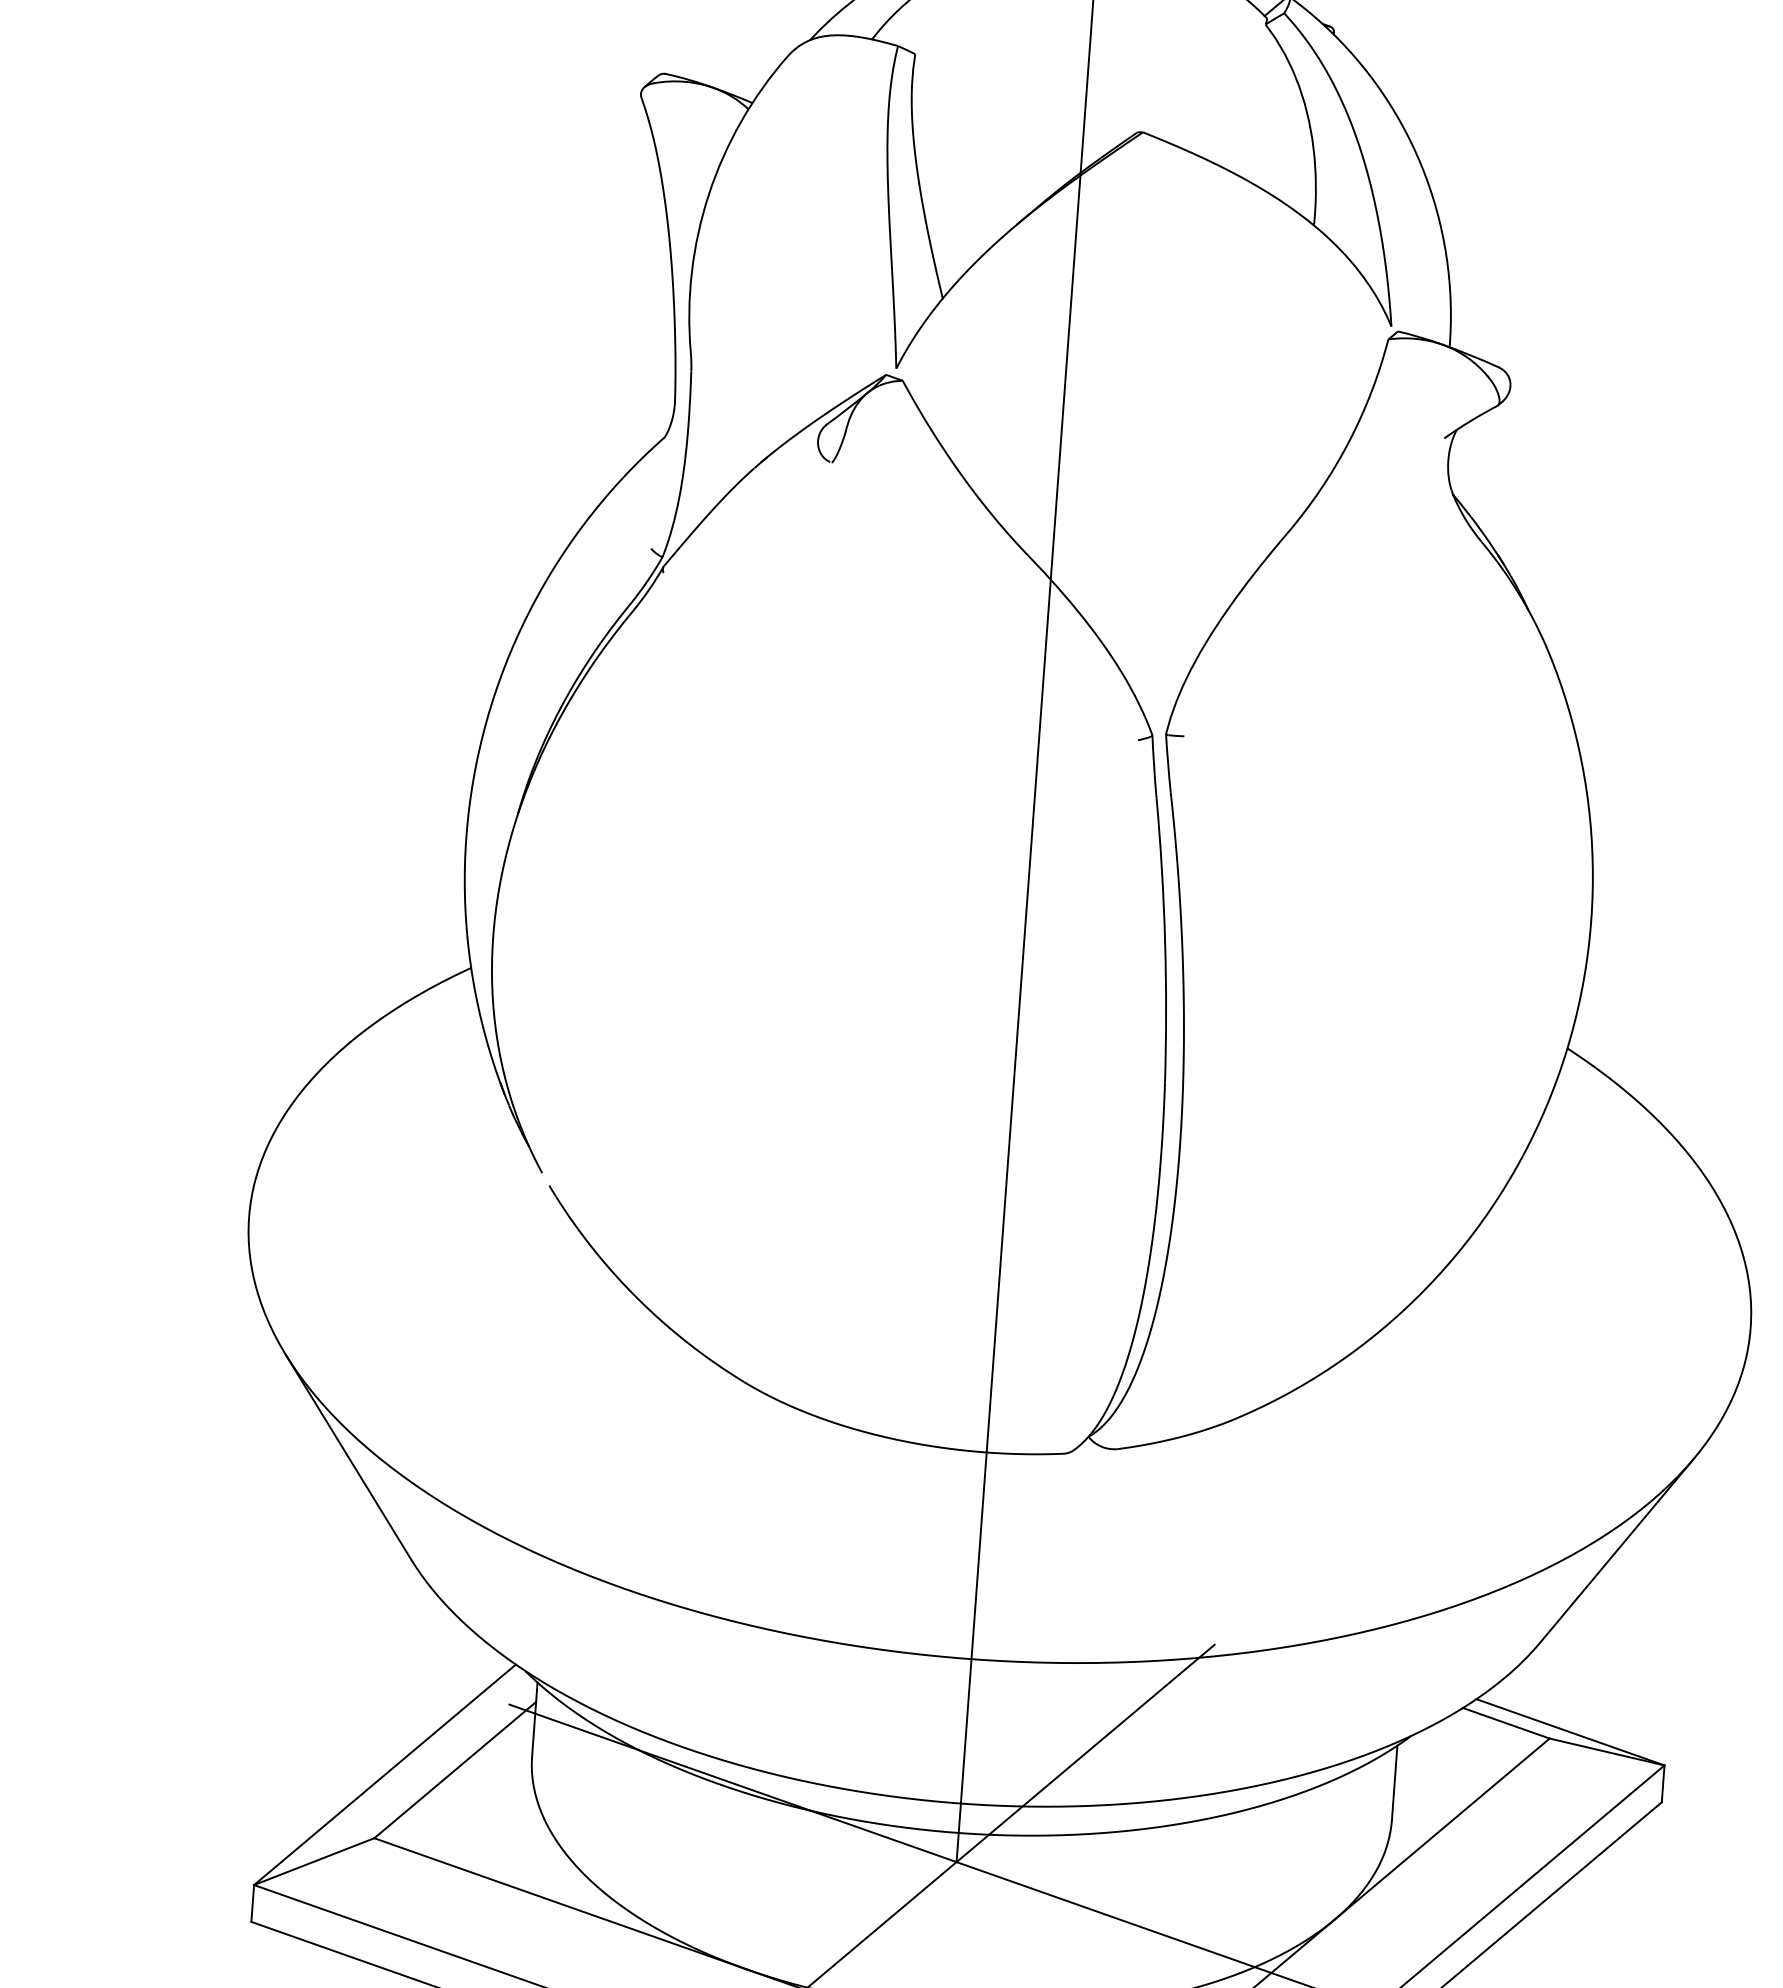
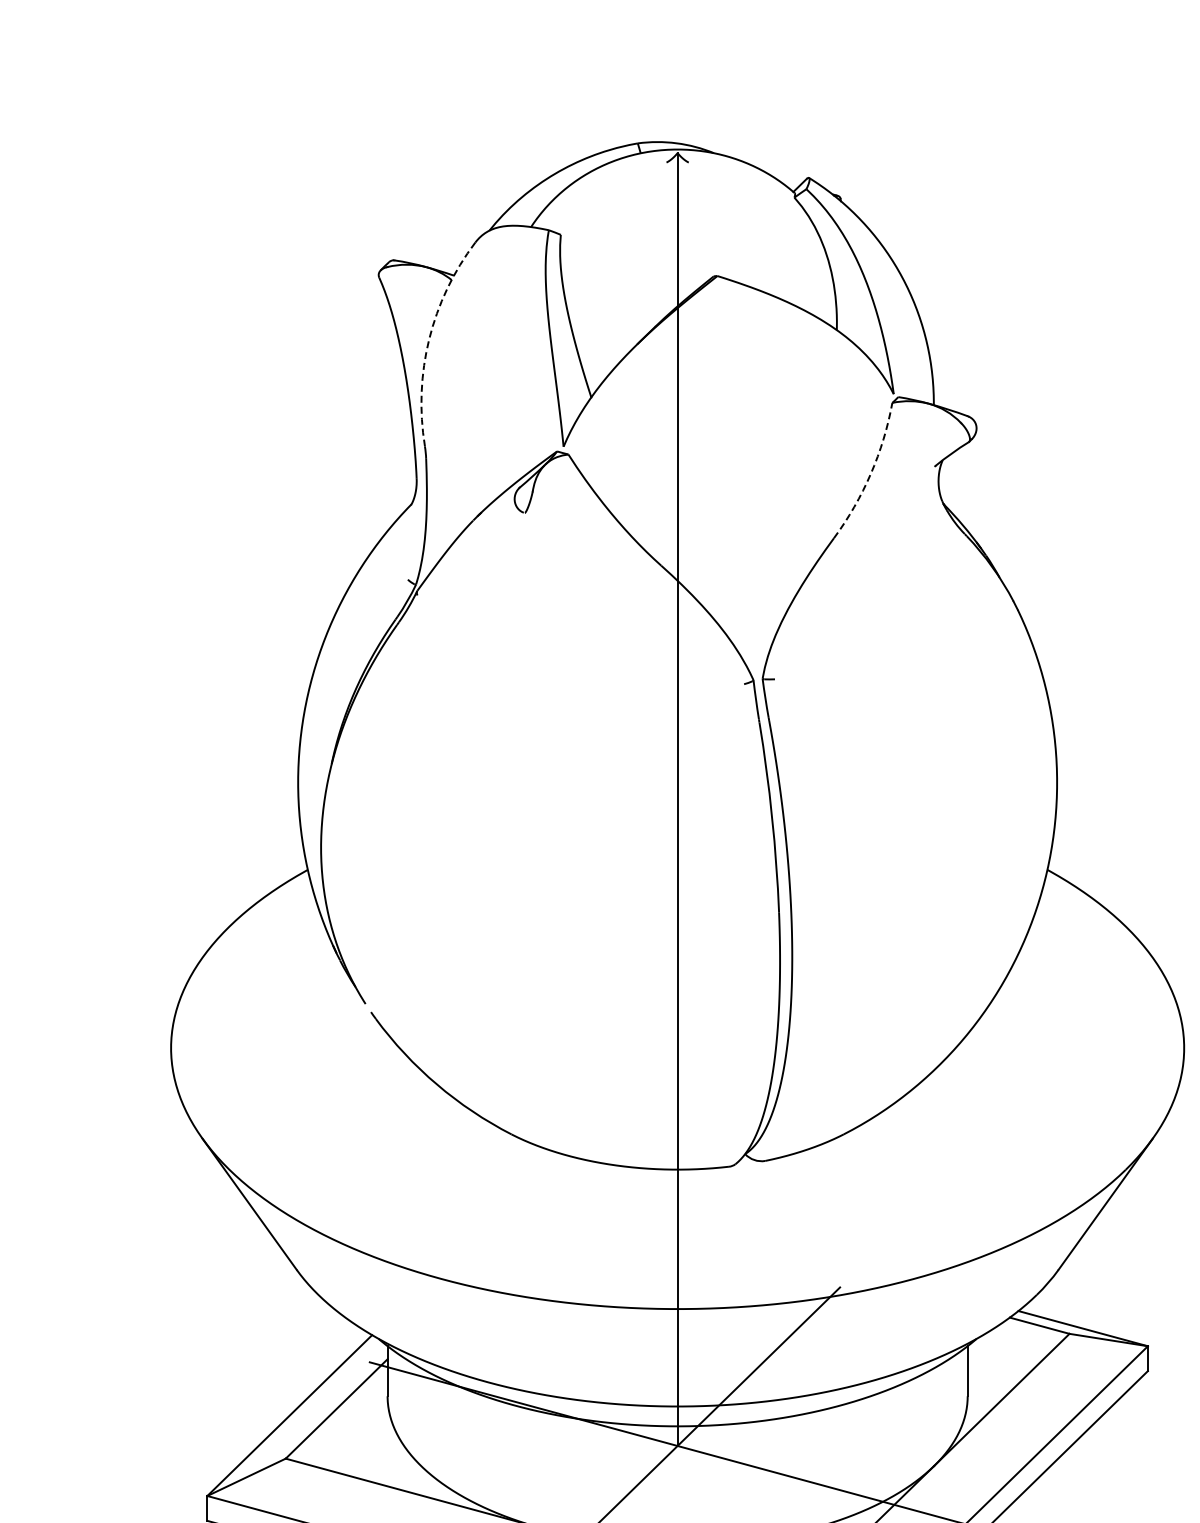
arc: (709, 195) -> (429, 339), solid -> dashed
arc: (1348, 441) -> (870, 473), solid -> dashed

